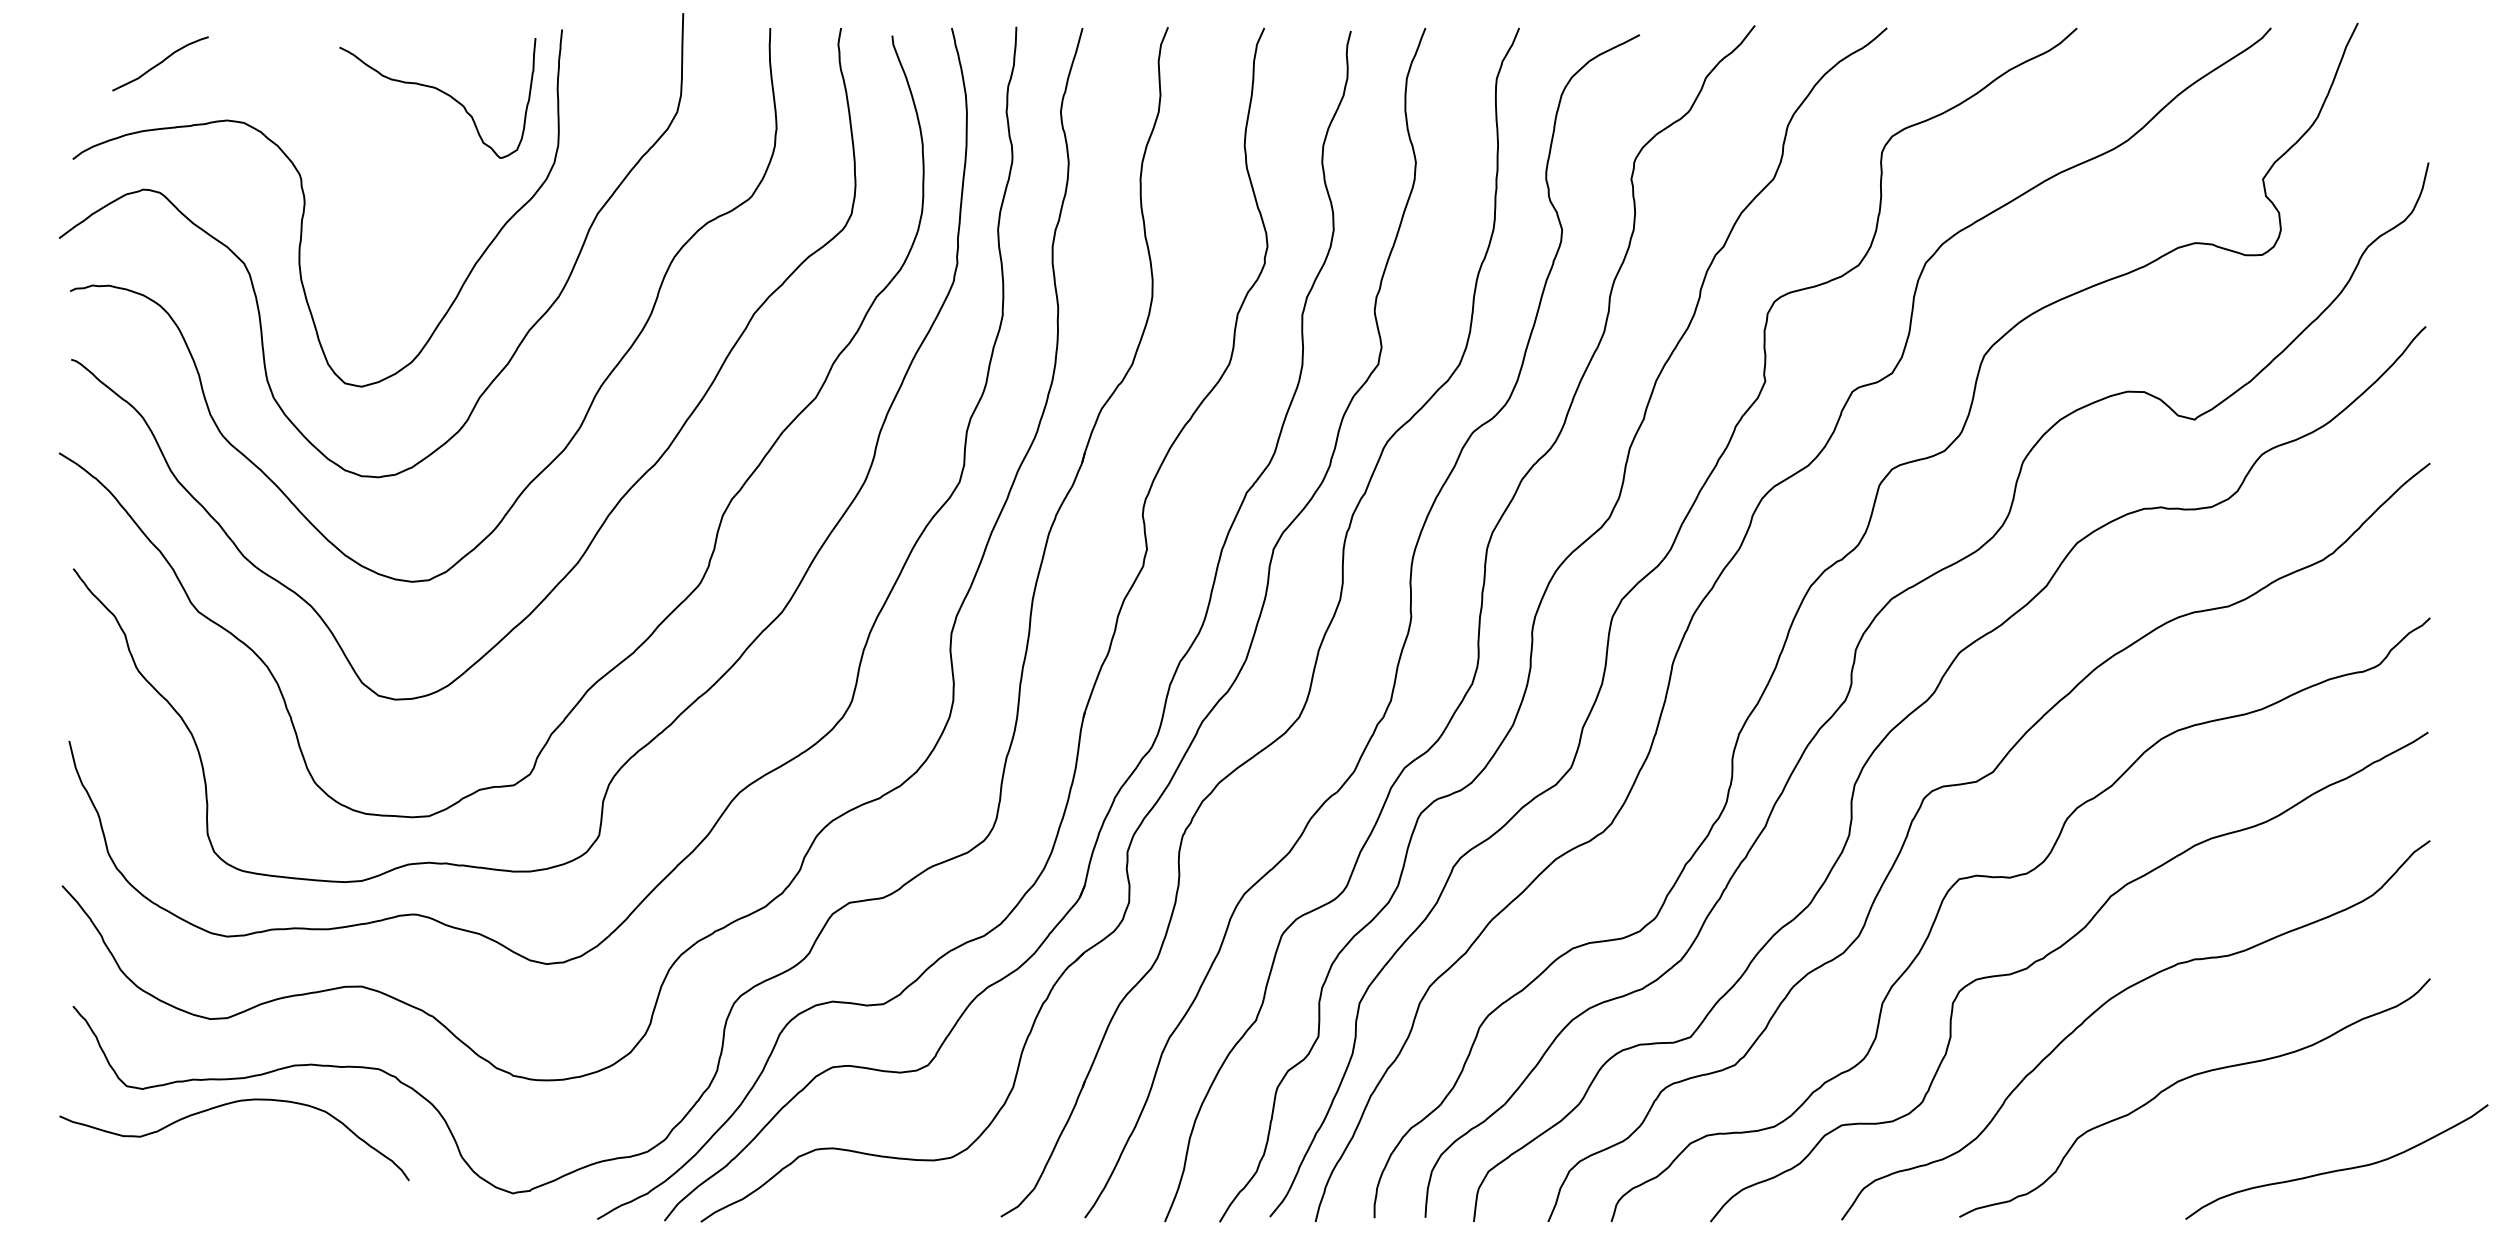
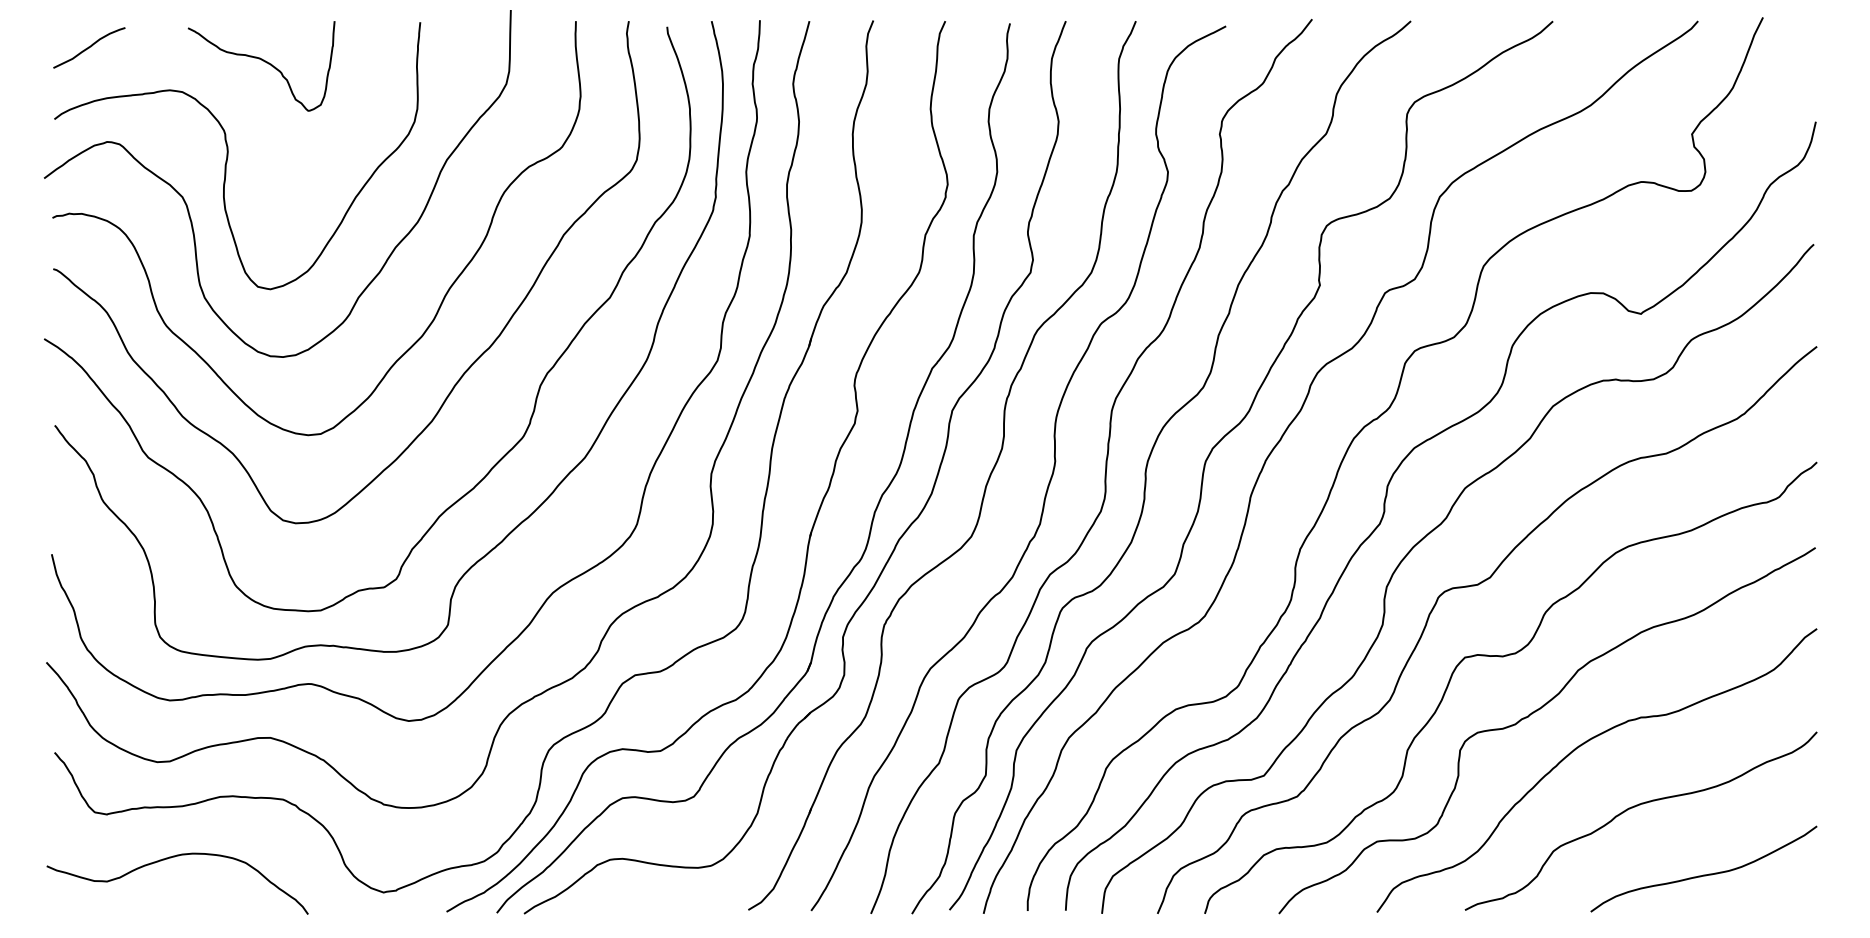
curve: (160, 63) -> (89, 47), moved
curve: (441, 92) -> (264, 61), moved
curve: (222, 1106) -> (168, 858), moved
curve: (2337, 1169) -> (1704, 874), moved

